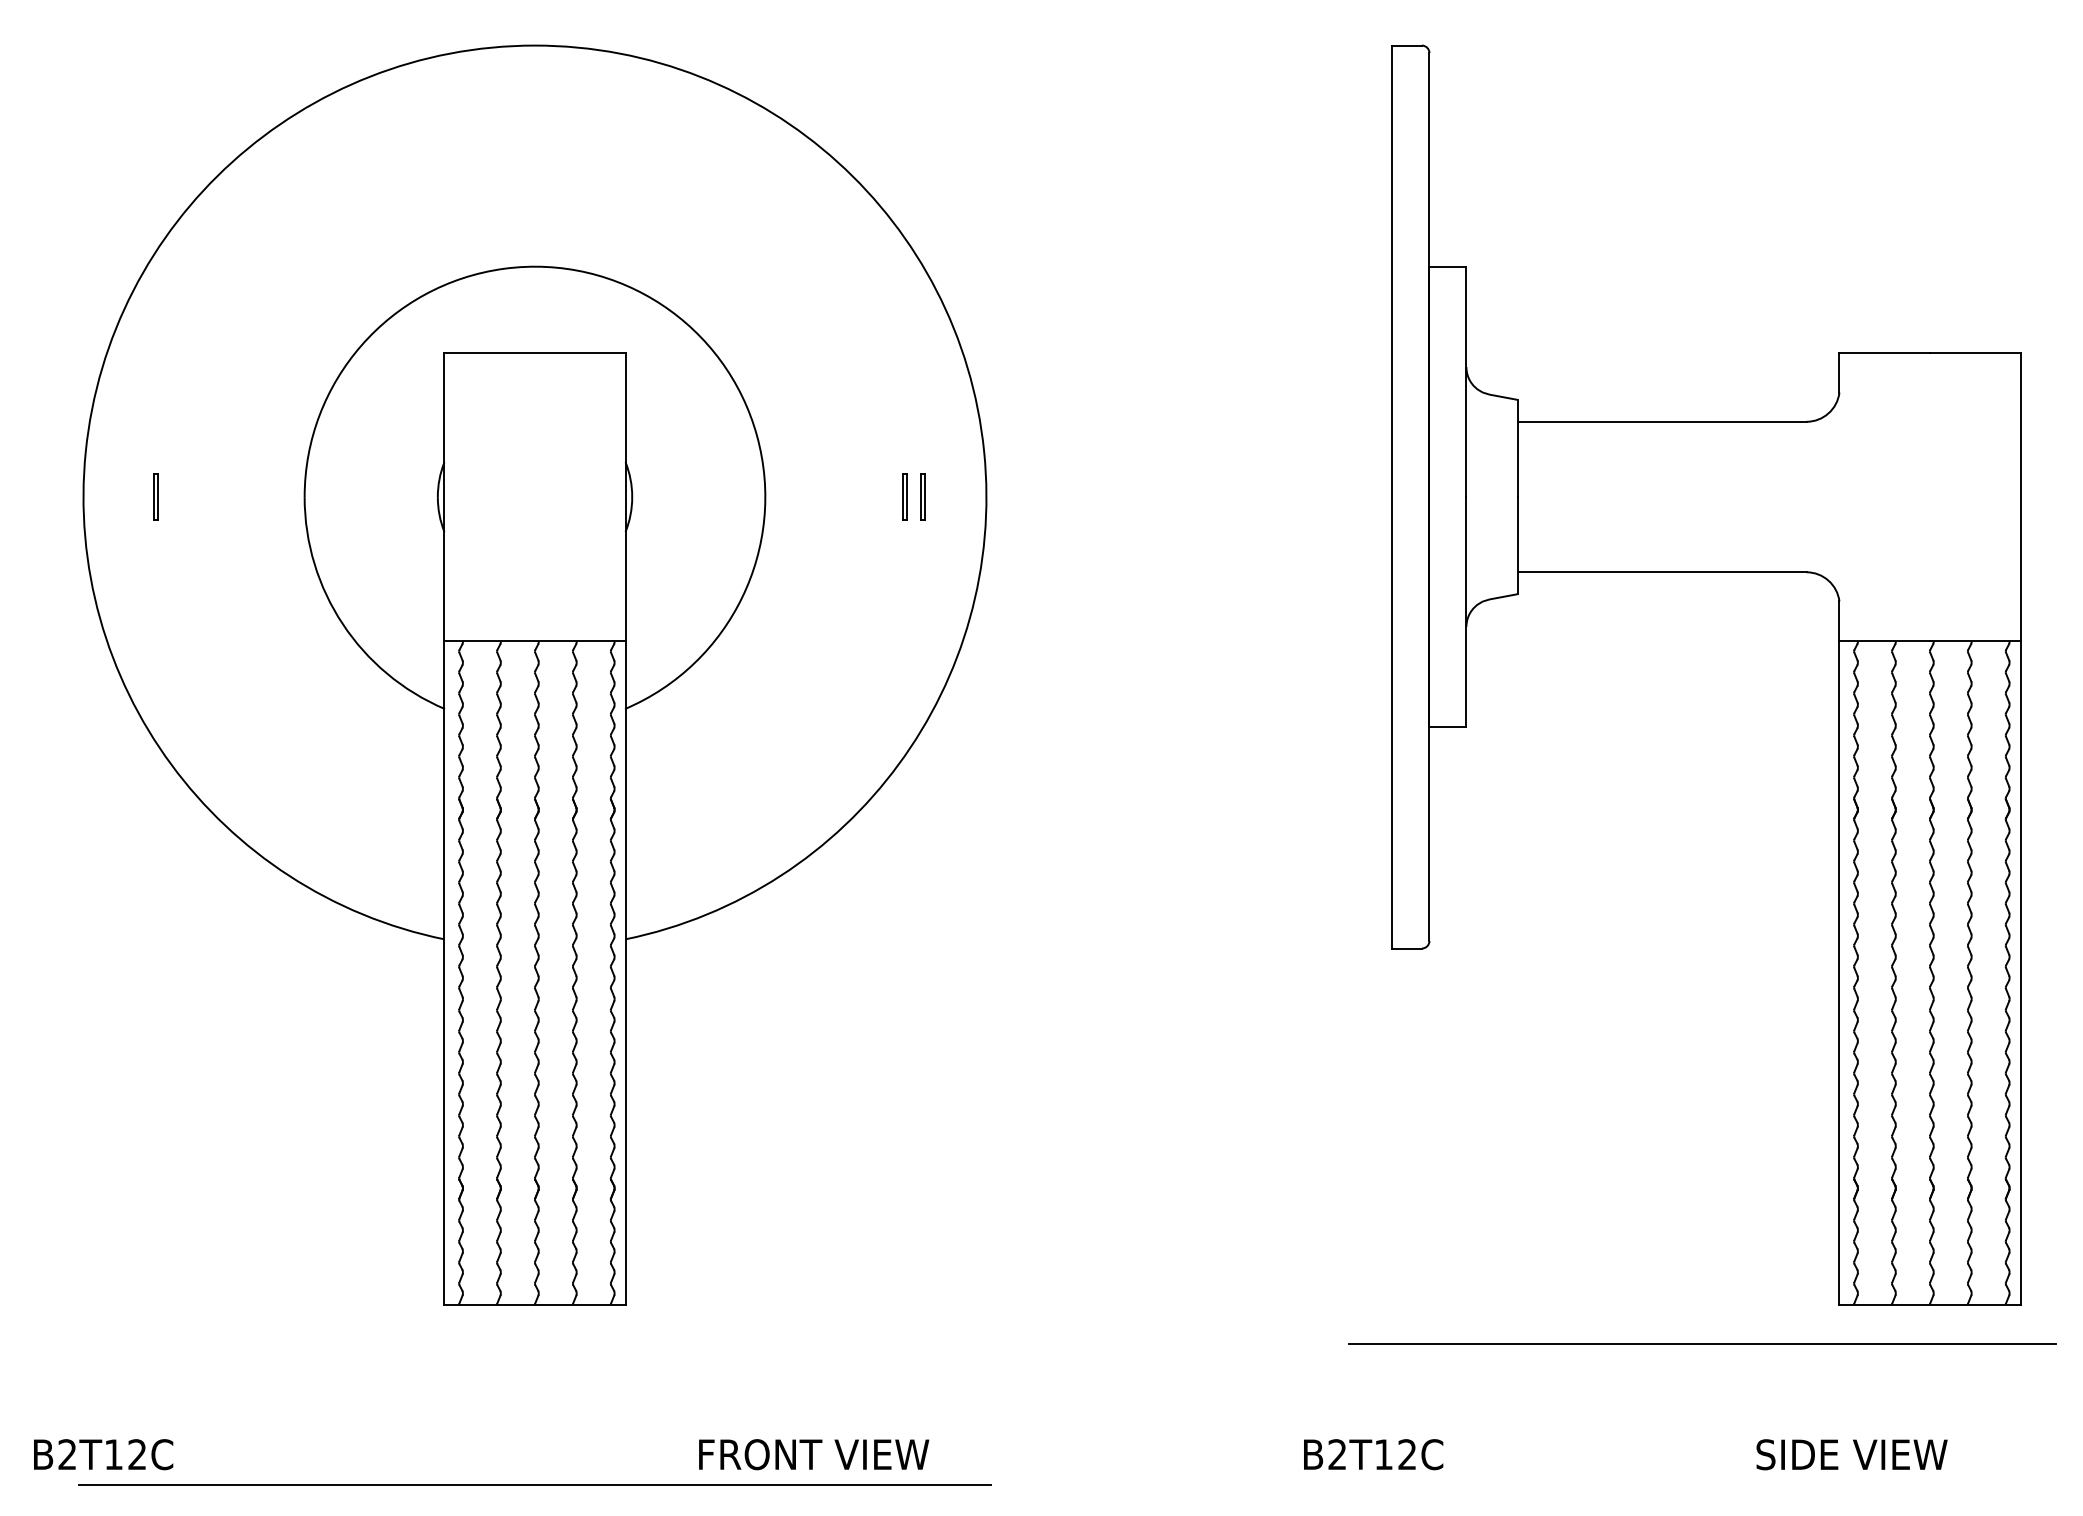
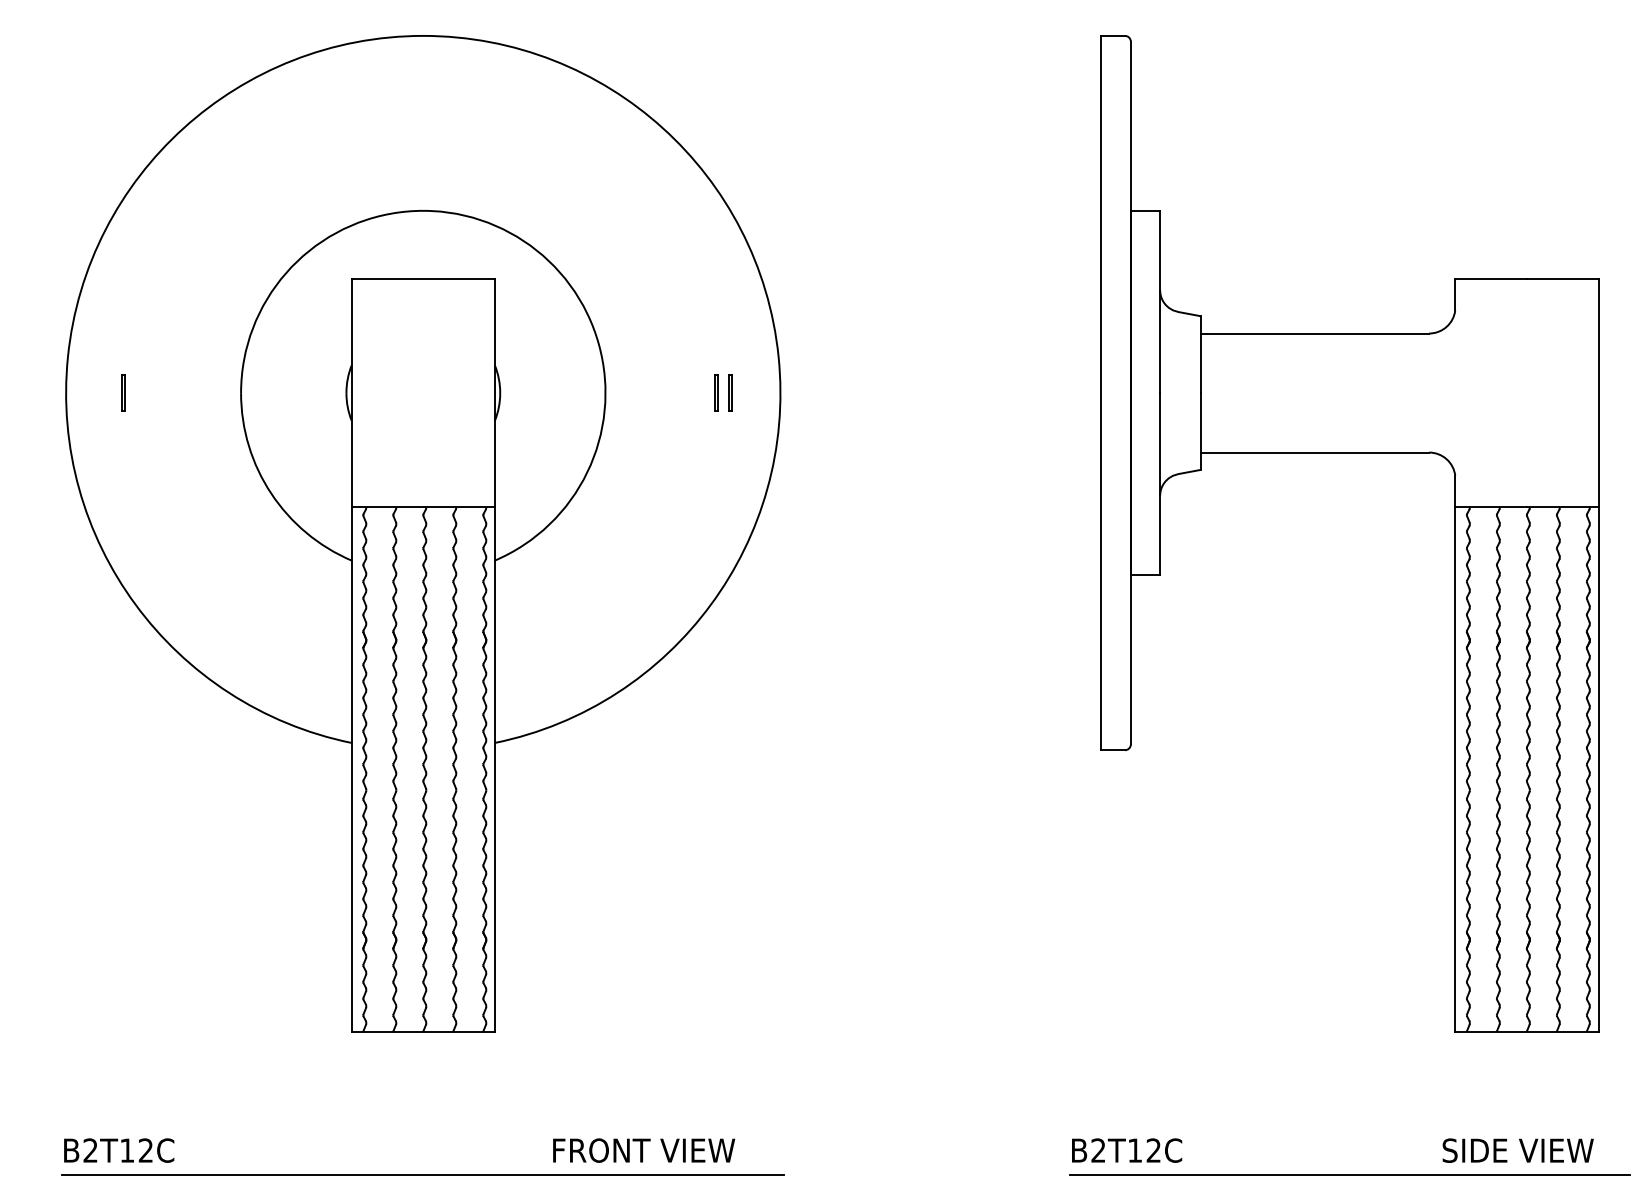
line: (1702, 1343) -> (1350, 1174), moved
text: (103, 1454) -> (119, 1150), moved
text: (1373, 1454) -> (1126, 1150), moved
text: (1851, 1454) -> (1517, 1150), moved

